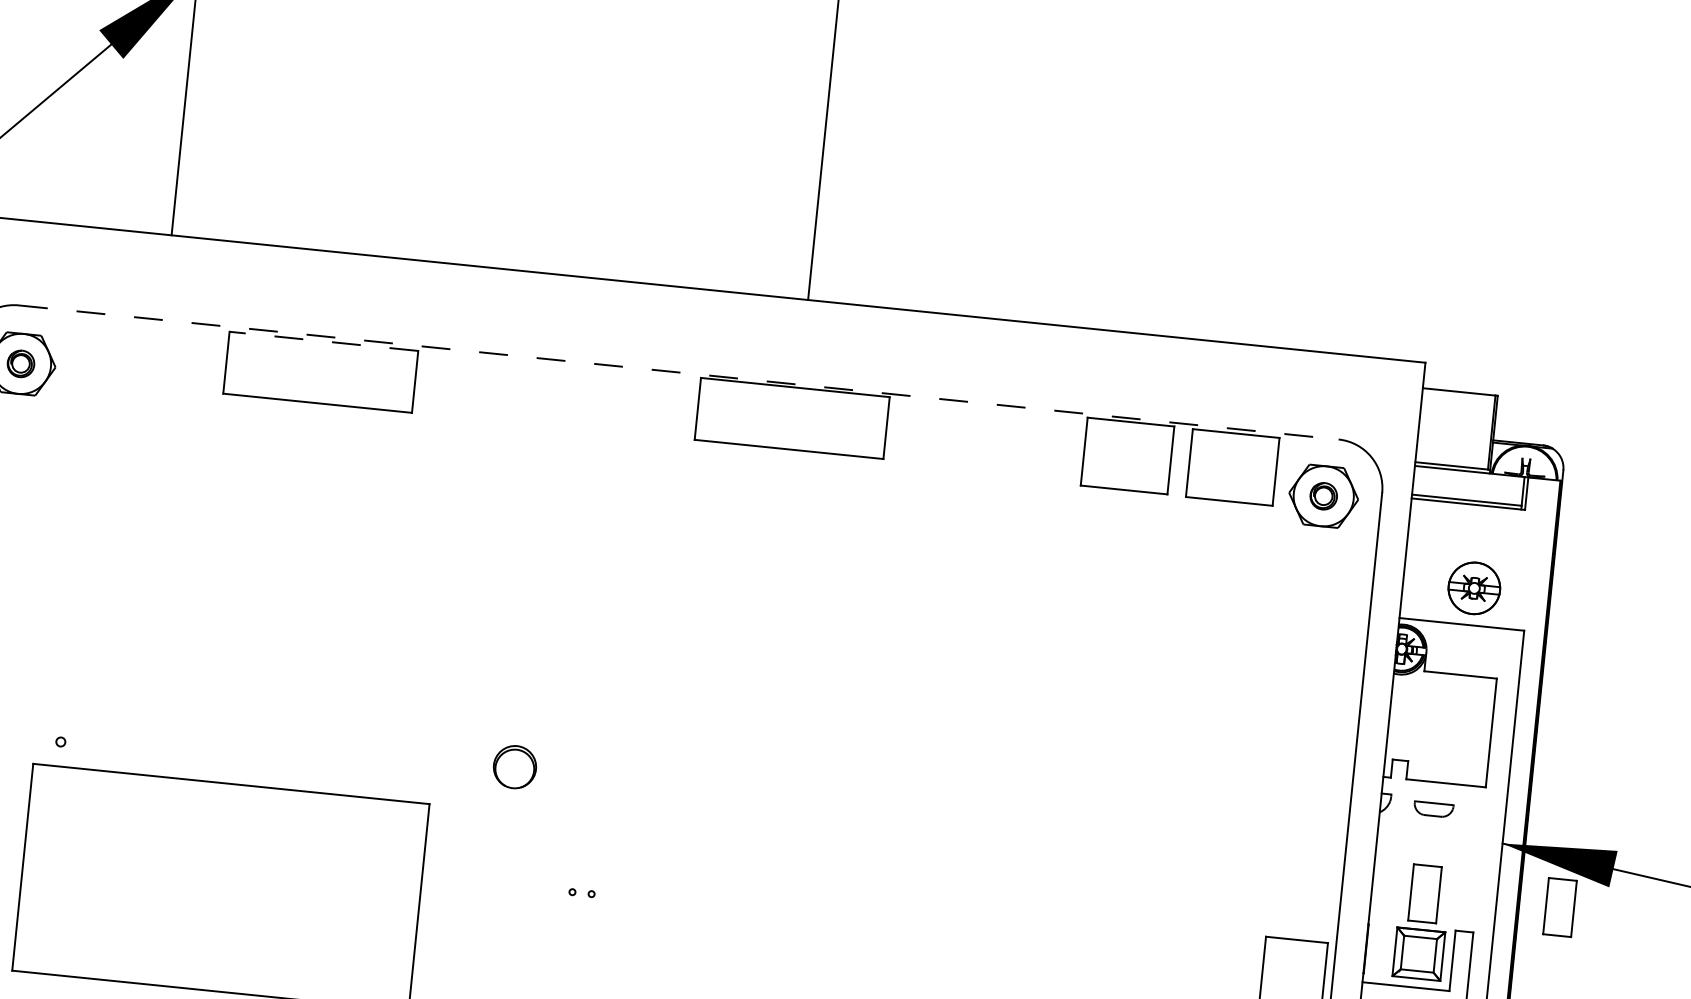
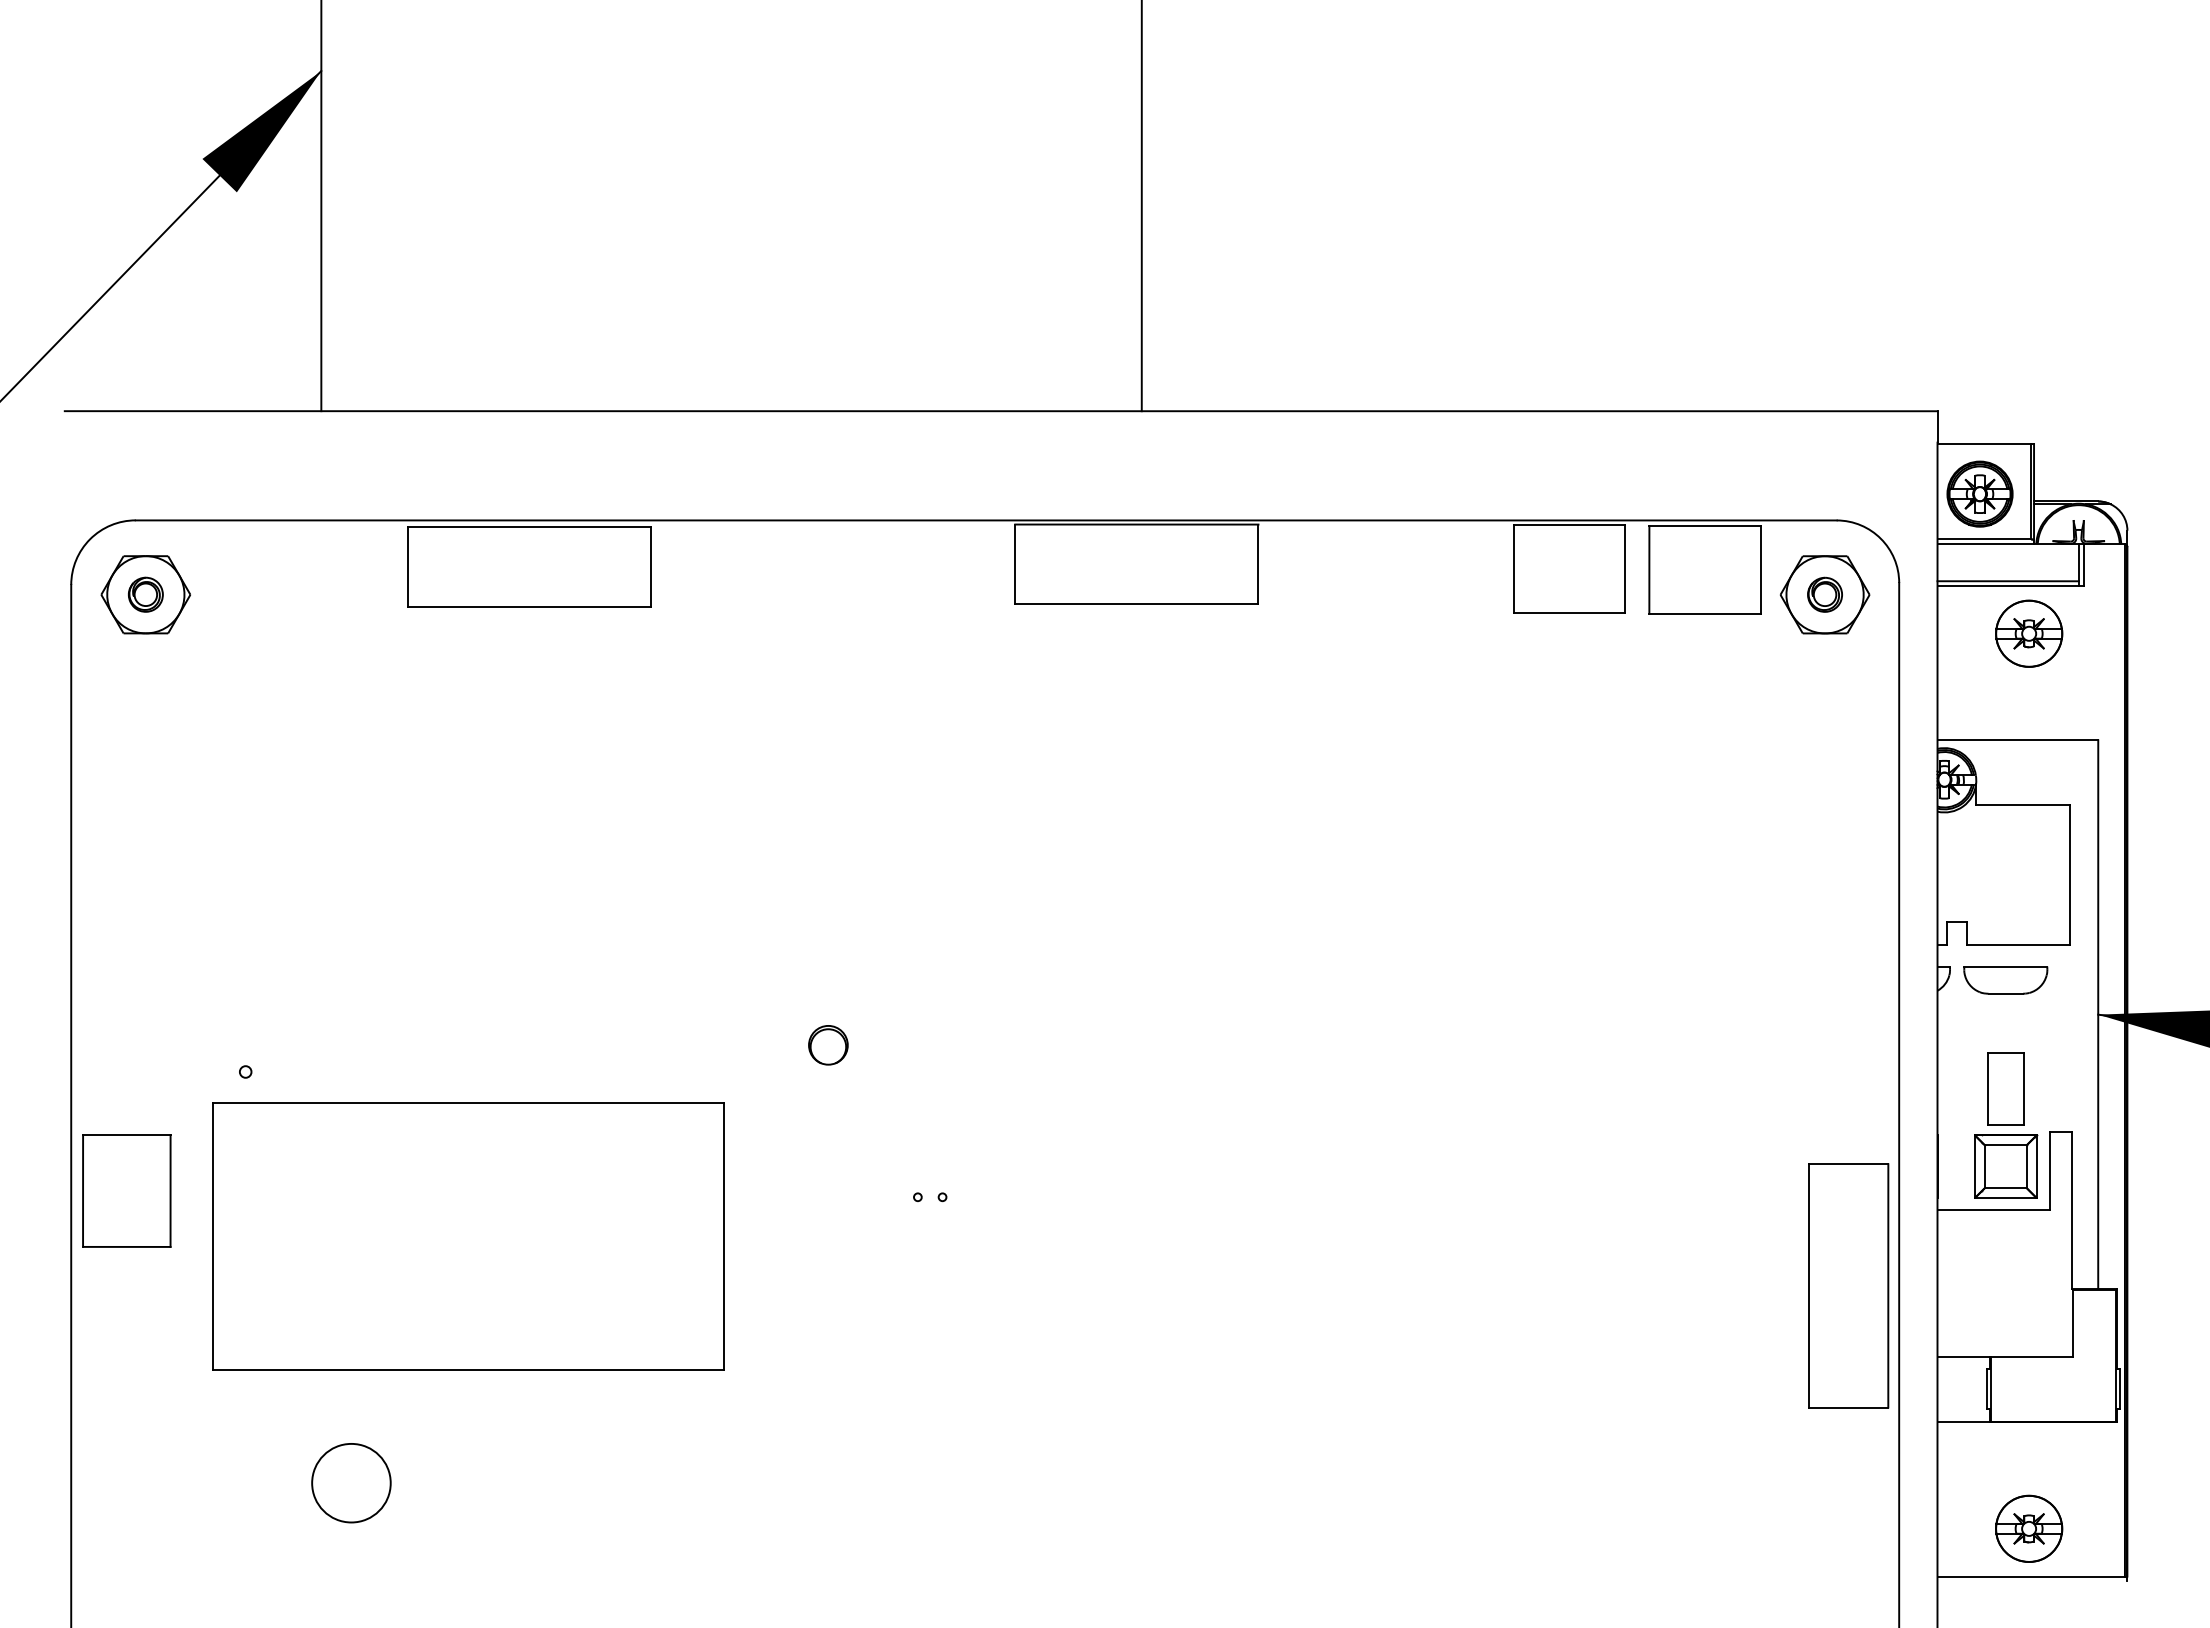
line: (324, 341) -> (529, 526), dashed -> solid
line: (679, 372) -> (986, 520), dashed -> solid
part: (1451, 429) -> (1979, 493), added
part: (1474, 588) -> (2029, 633), moved
part: (515, 767) -> (828, 1045), size x0.71
part: (1433, 809) -> (2005, 980), size x1.67
part: (1559, 907) -> (2179, 1088), removed

